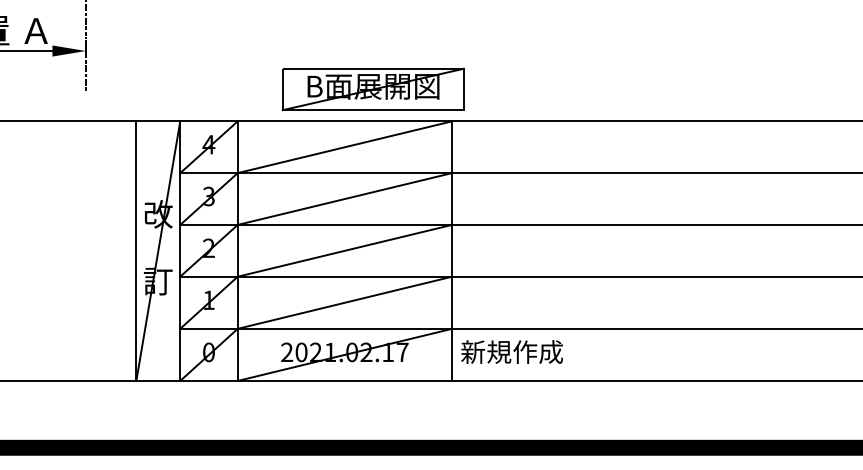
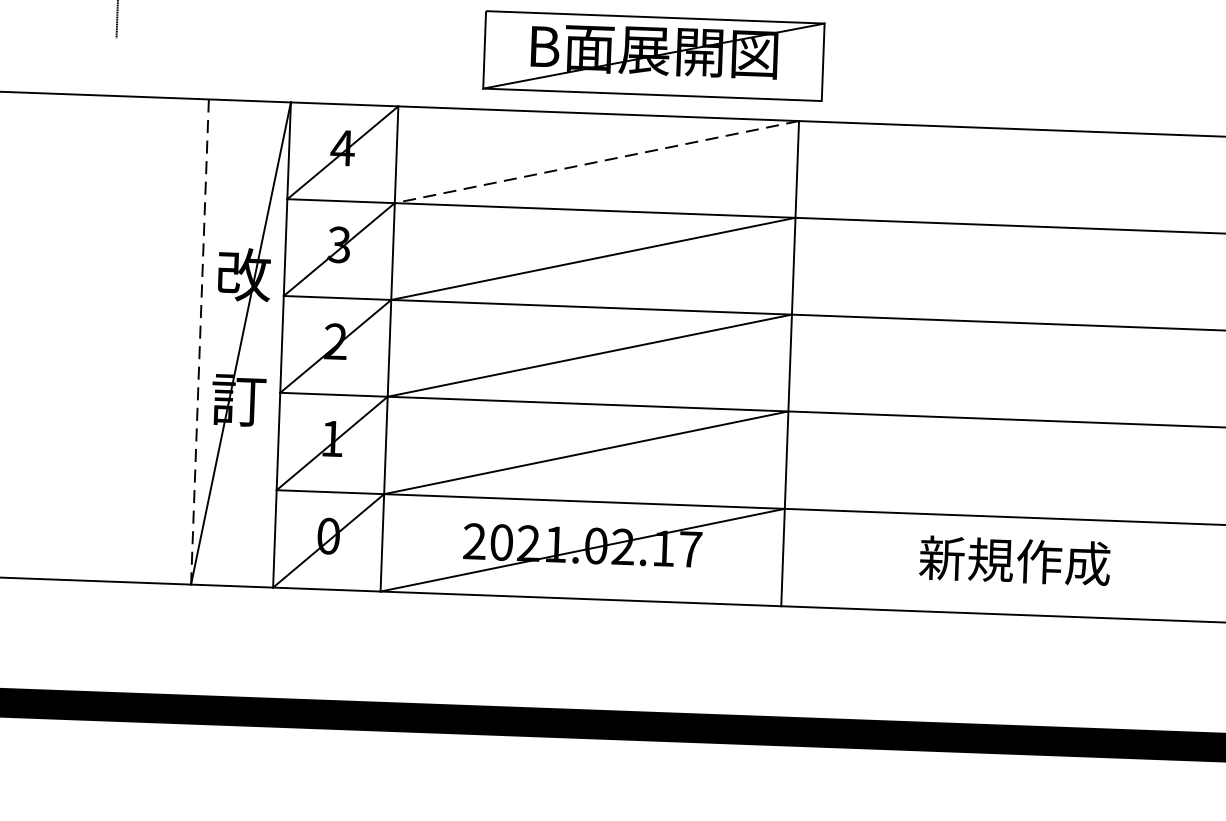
line: (344, 147) -> (596, 162), solid -> dashed
line: (136, 251) -> (200, 342), solid -> dashed
text: (512, 351) -> (1015, 559), moved

